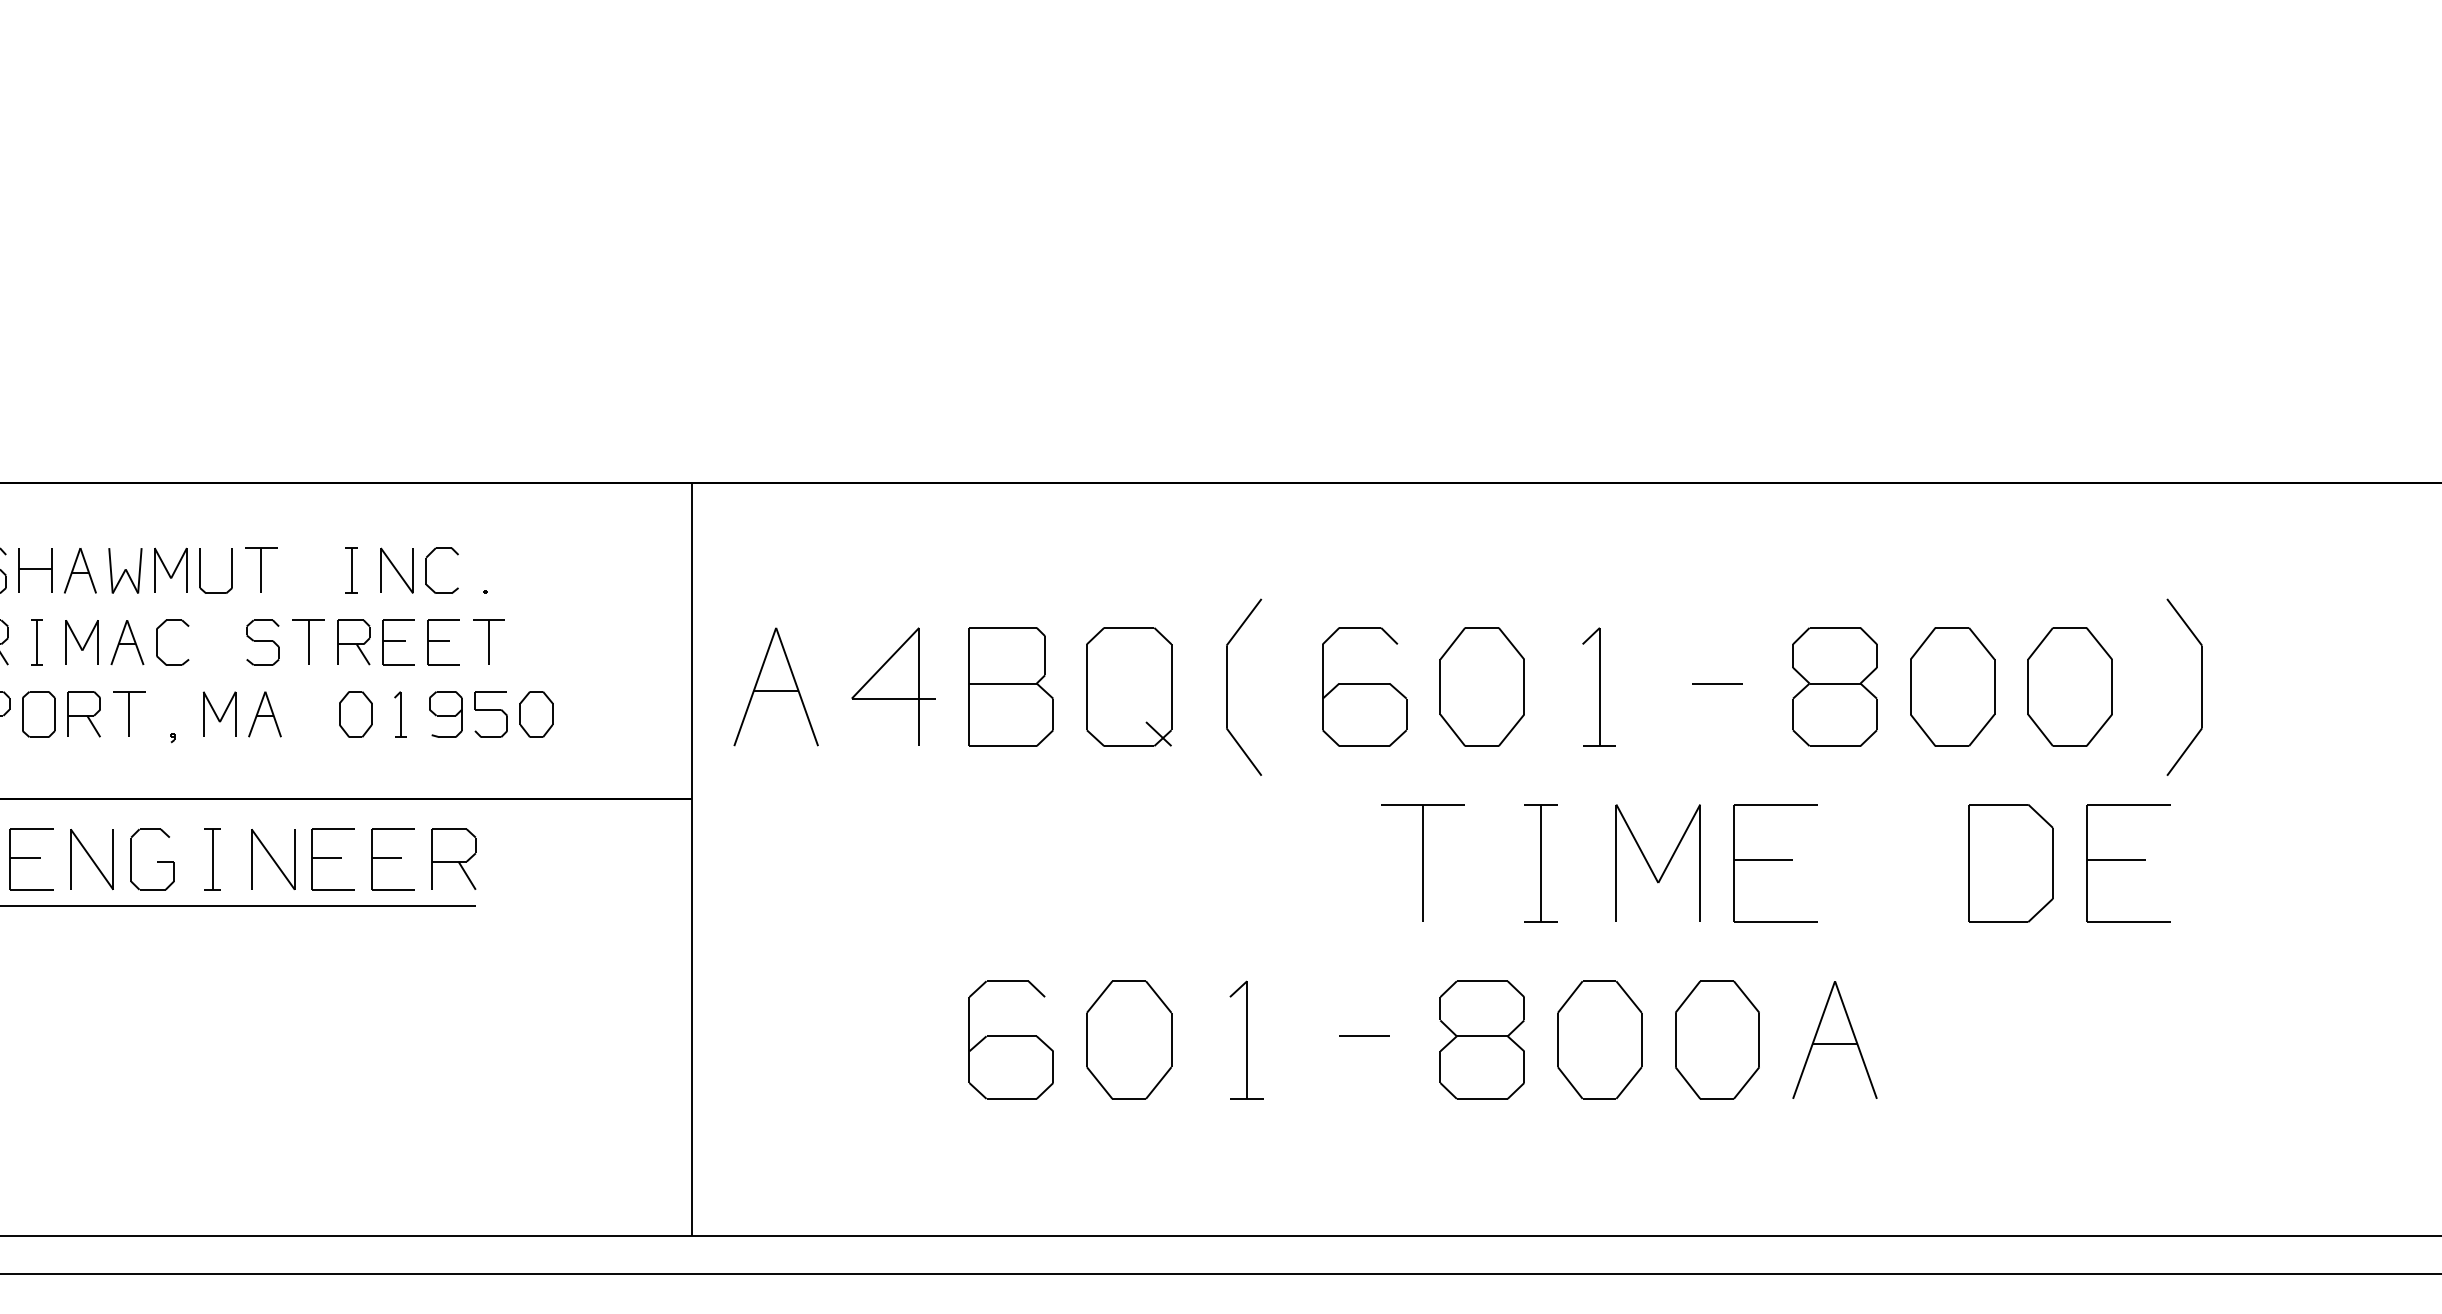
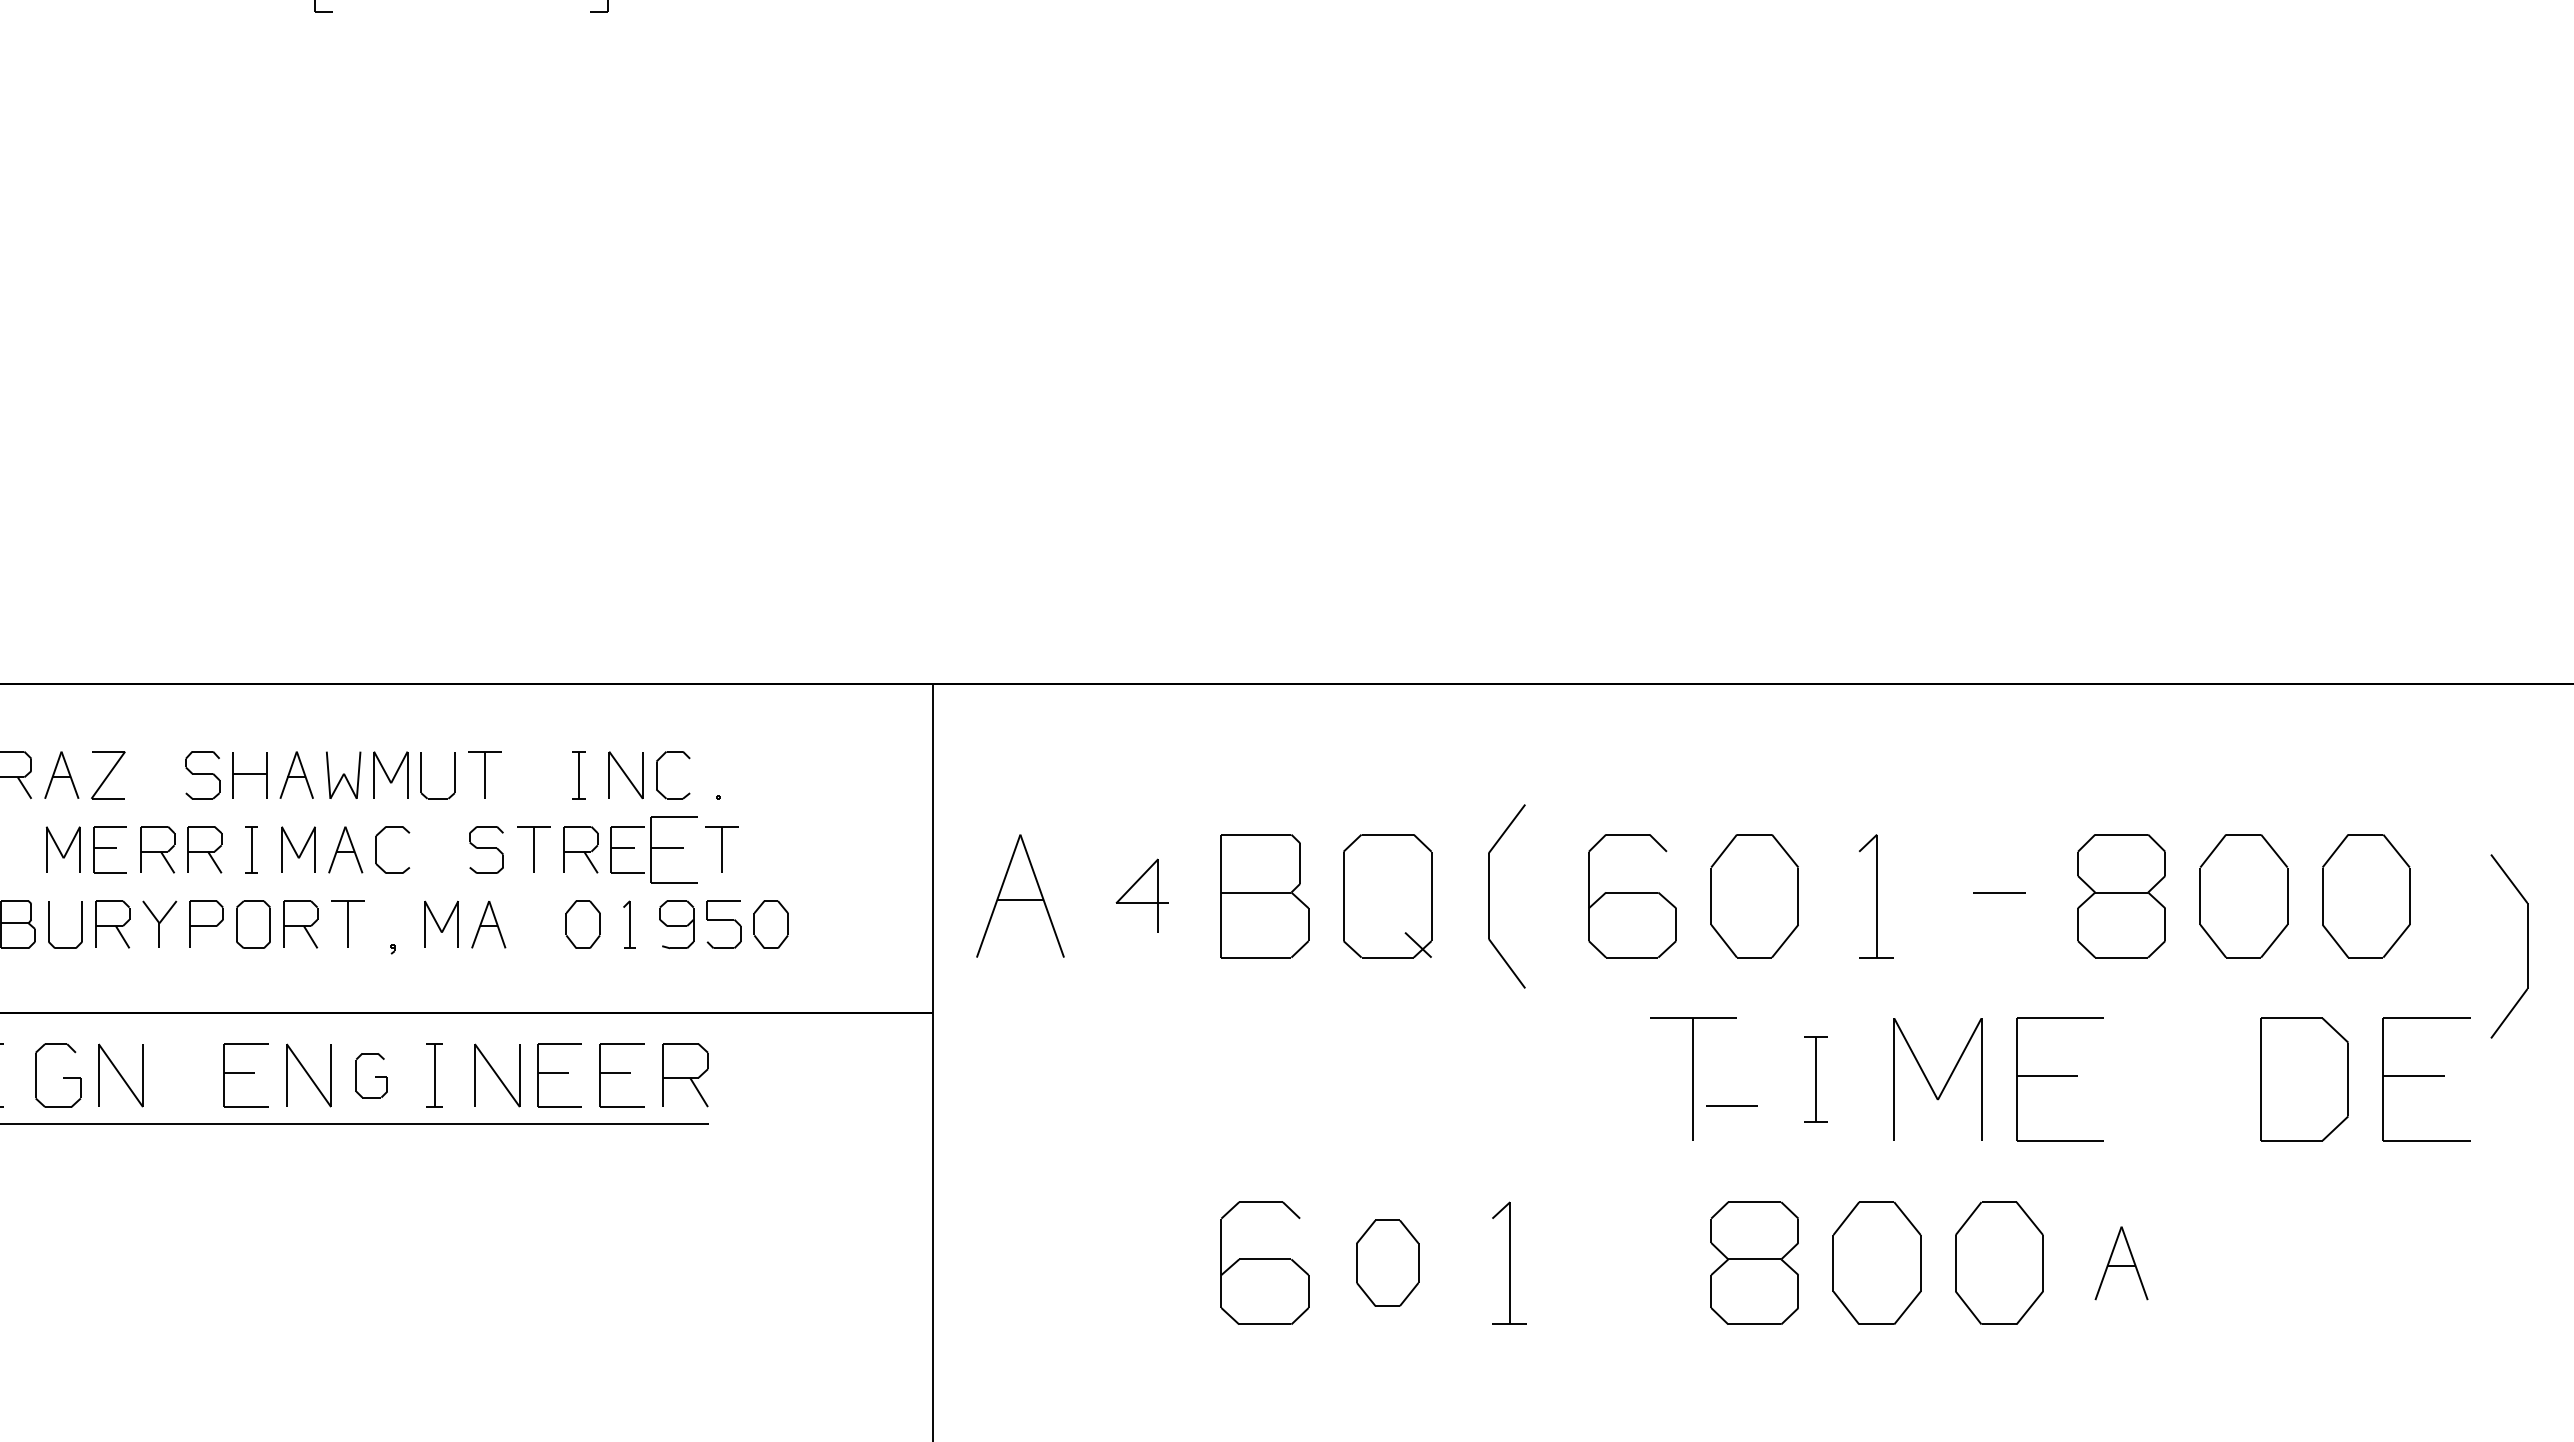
part: (443, 642) -> (674, 849), size x1.4
part: (892, 686) -> (1141, 895), size x0.6
part: (2202, 687) -> (2527, 946), moved
part: (152, 859) -> (371, 1075), size x0.7
part: (1540, 863) -> (1815, 1079), size x0.7
line: (1363, 1035) -> (1731, 1105), moved
part: (1129, 1039) -> (1387, 1262), size x0.7
part: (1834, 1040) -> (2121, 1263), size x0.6

